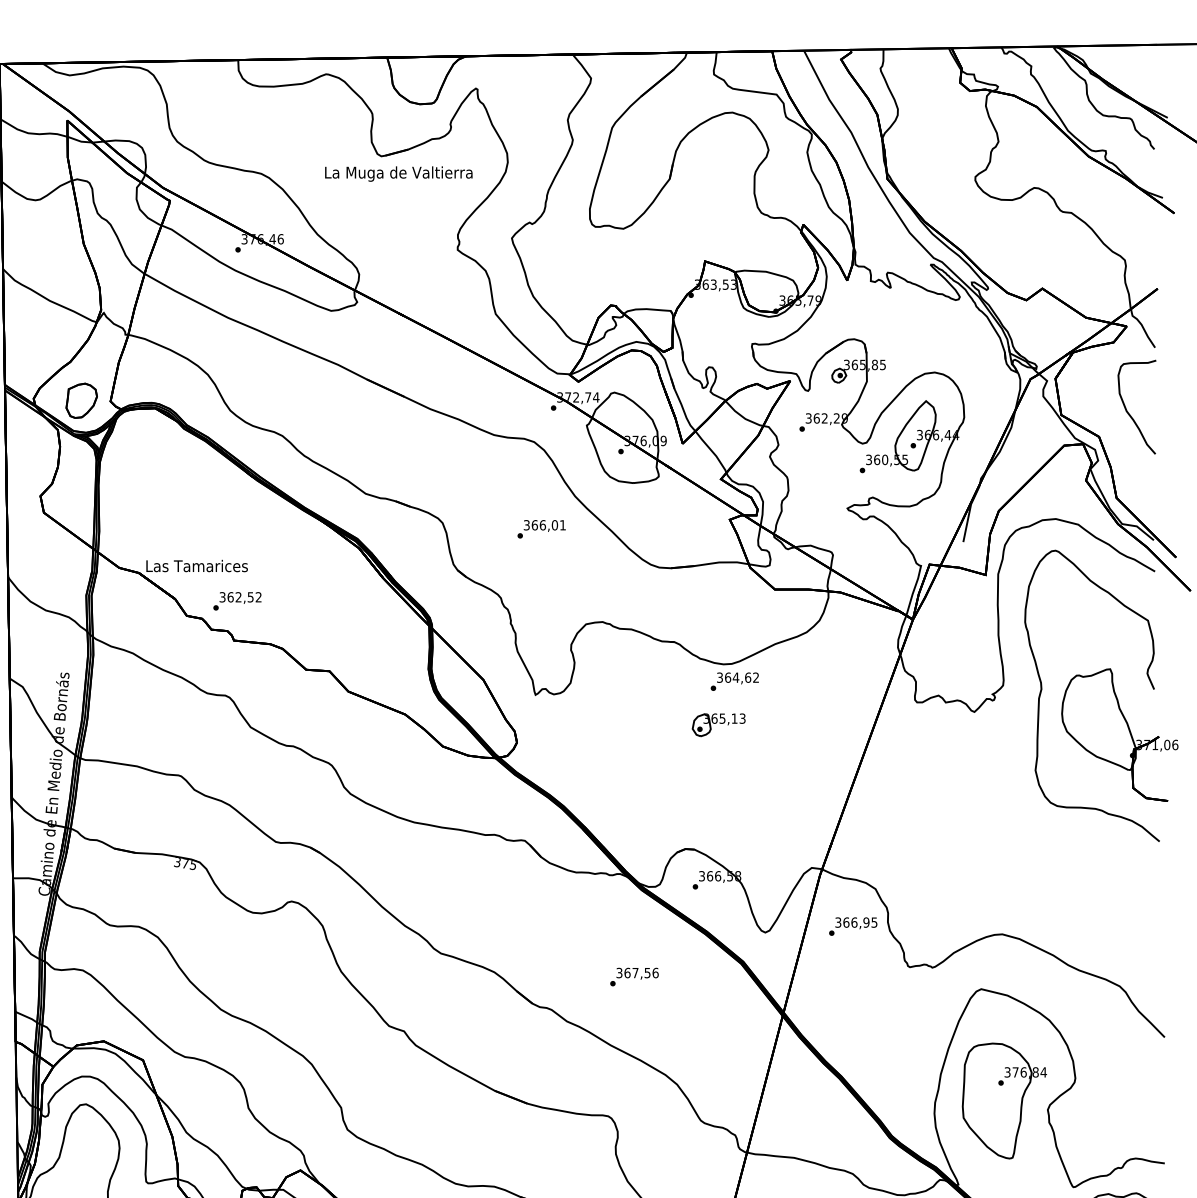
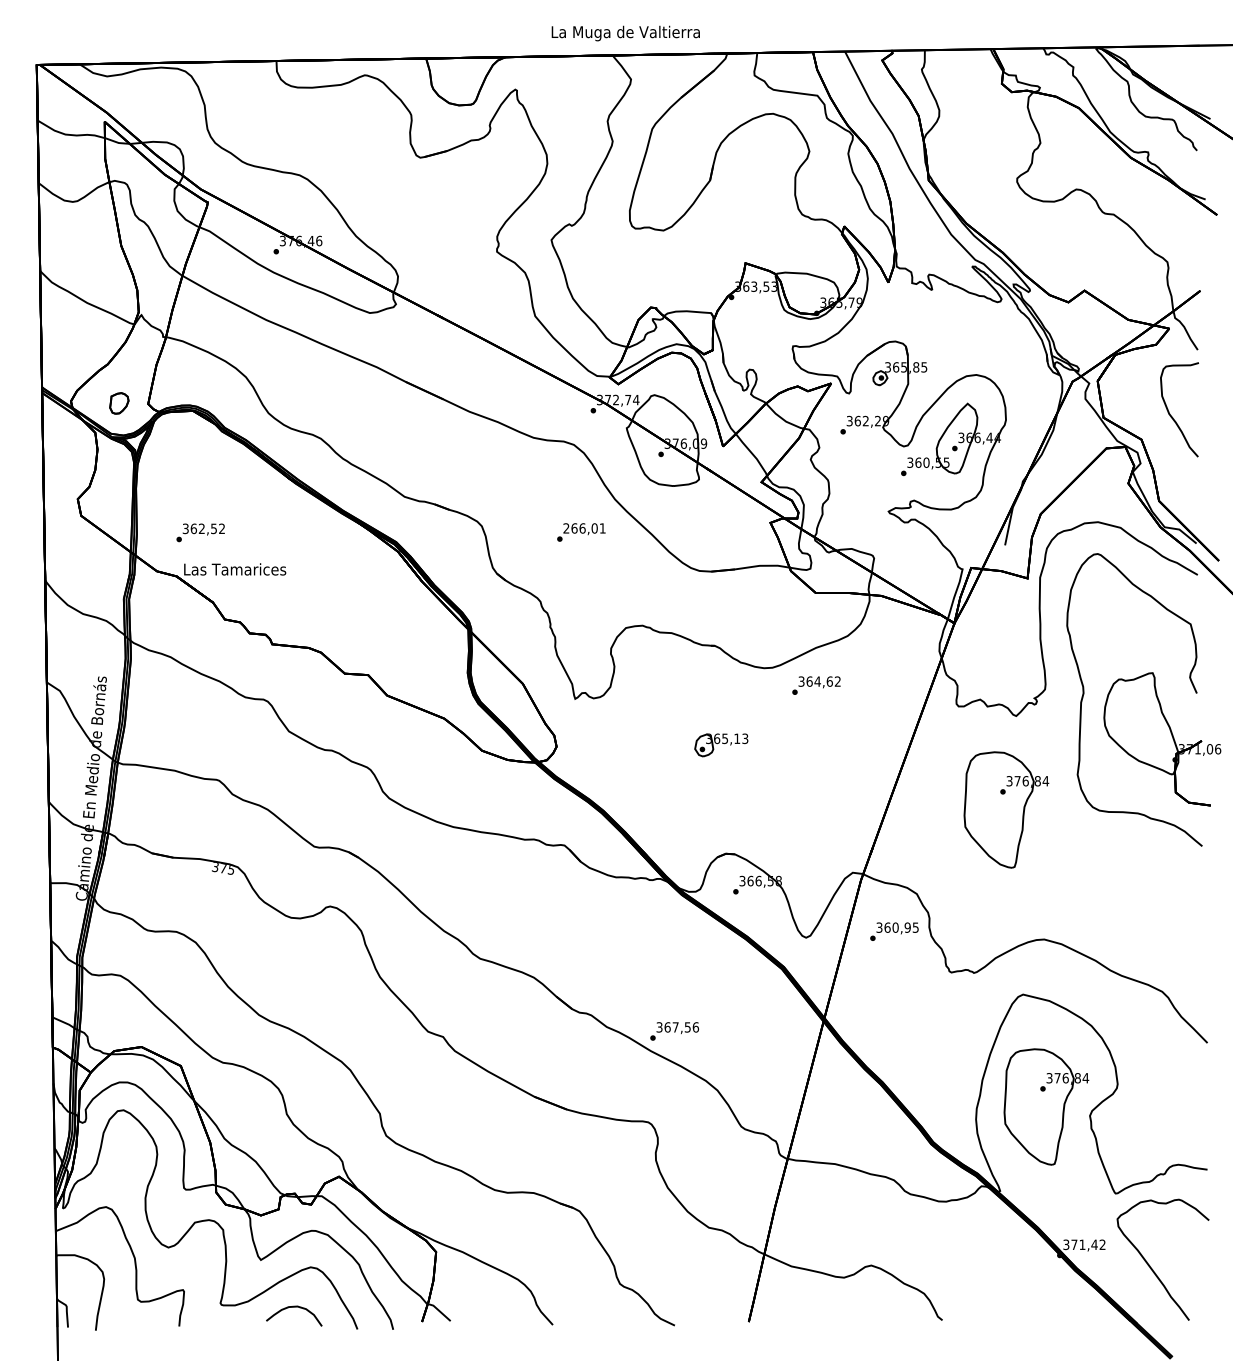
text: (398, 174) -> (625, 33), moved
part: (82, 400) -> (119, 403), size x0.6
text: (526, 525) -> (566, 528), 366,01 -> 266,01
text: (237, 600) -> (200, 532), moved
text: (734, 681) -> (816, 685), moved
part: (718, 725) -> (721, 745), moved
part: (964, 804) -> (1006, 809), added
text: (854, 922) -> (895, 927), 366,95 -> 360,95
text: (634, 977) -> (674, 1031), moved

